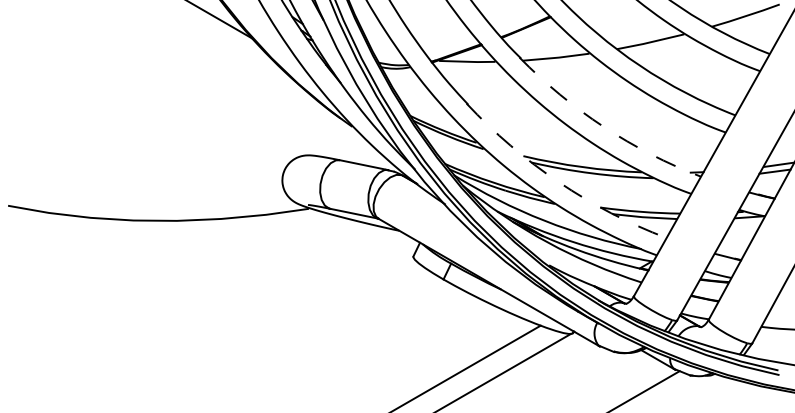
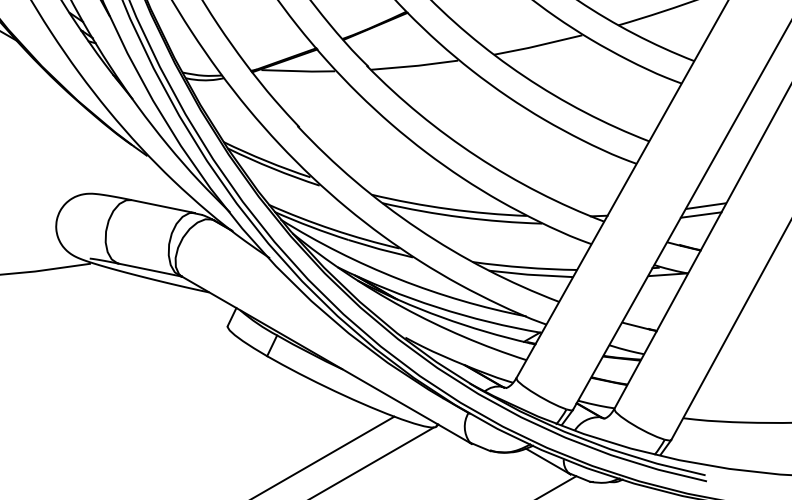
arc: (603, 126) -> (476, 155), dashed -> solid
arc: (558, 182) -> (417, 229), dashed -> solid

